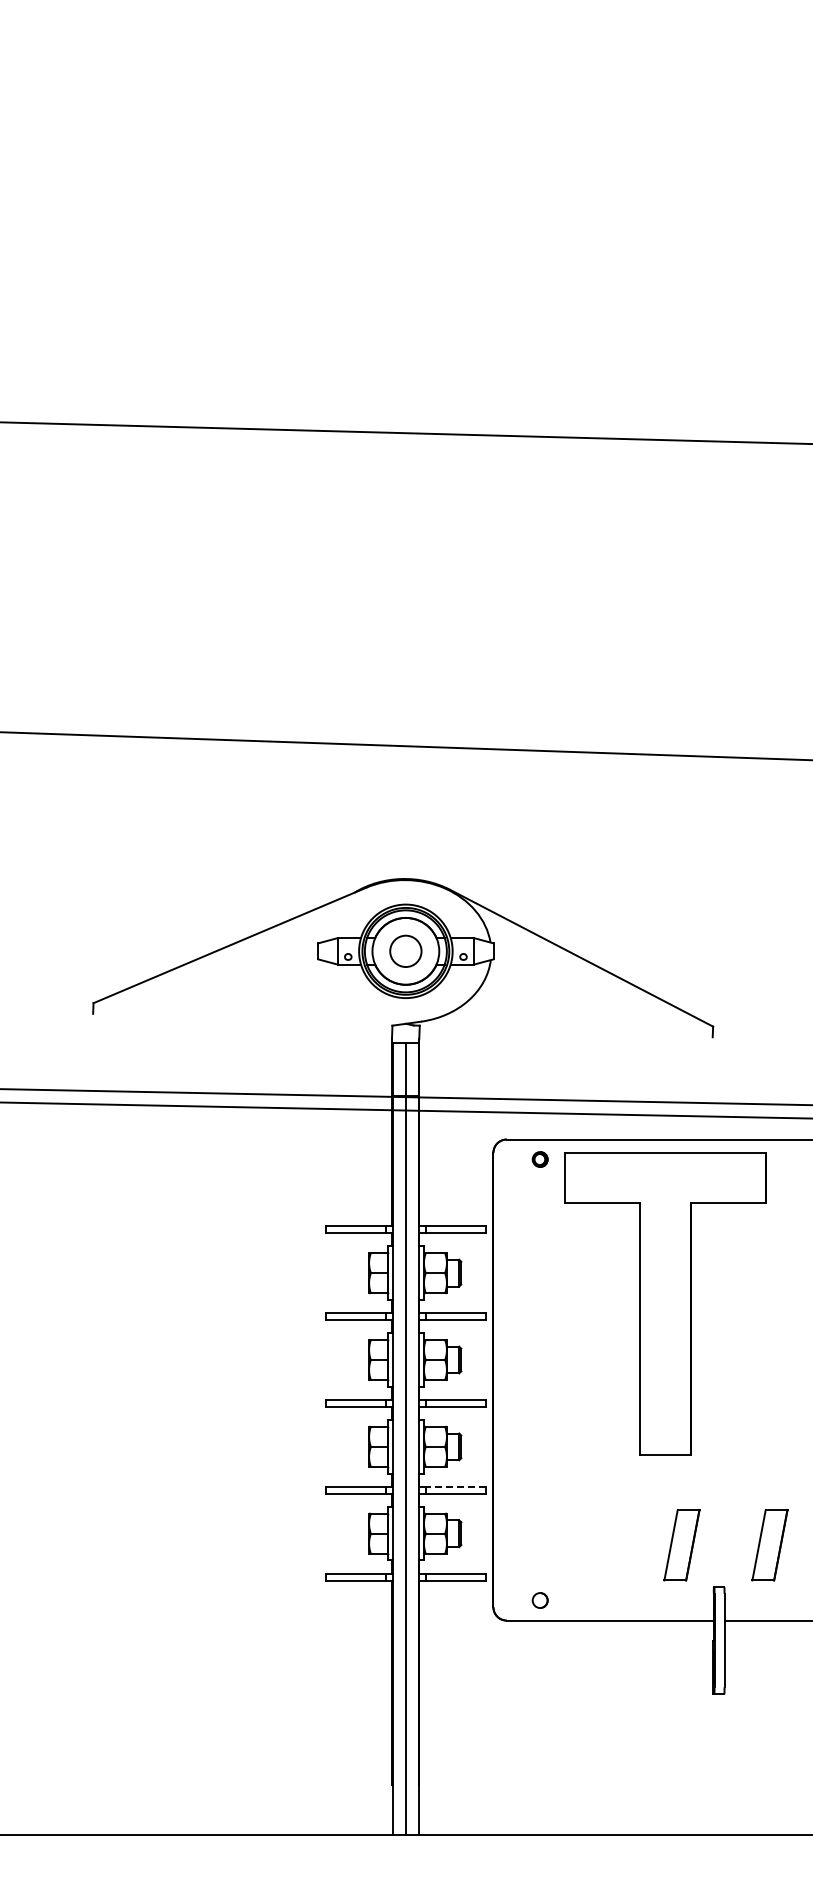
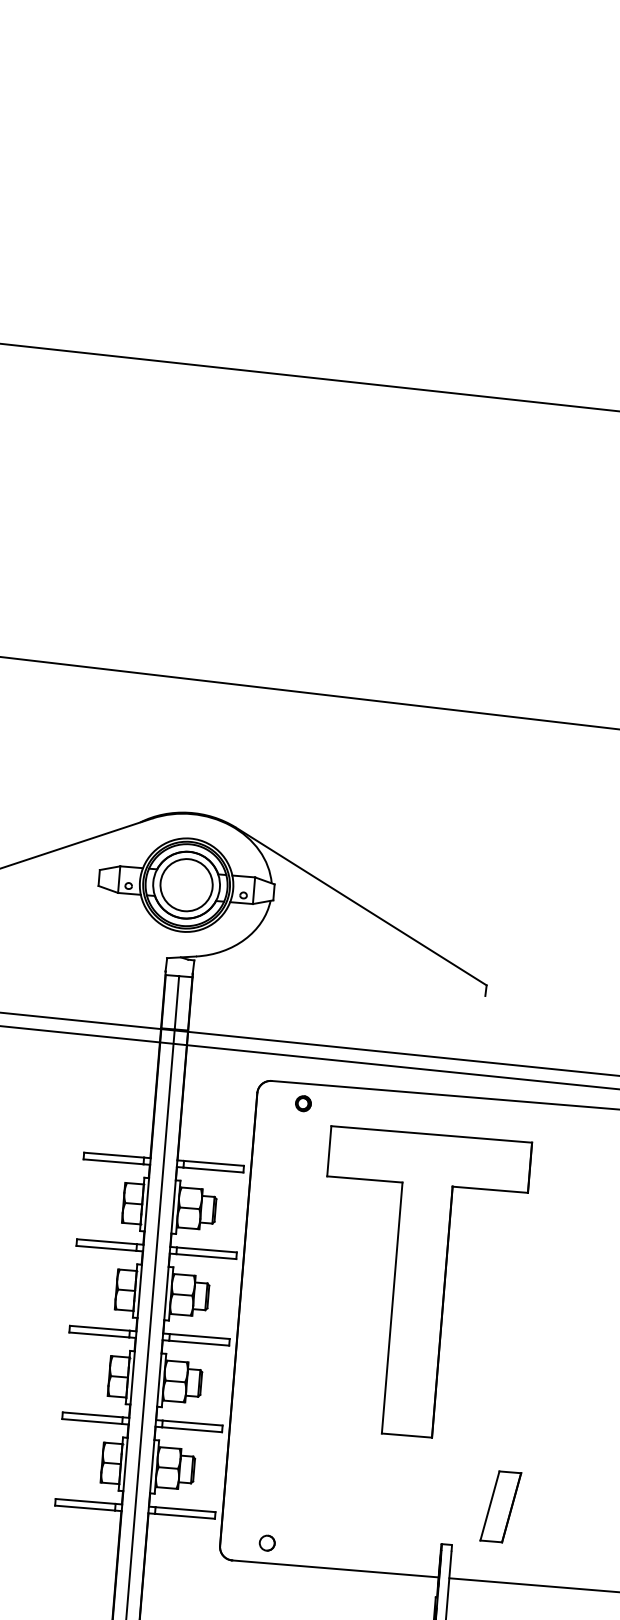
circle: (405, 951) -> (186, 885), size x1.67
part: (665, 1303) -> (419, 1284), moved
line: (455, 1486) -> (192, 1422), dashed -> solid
part: (681, 1545) -> (412, 1499), removed

